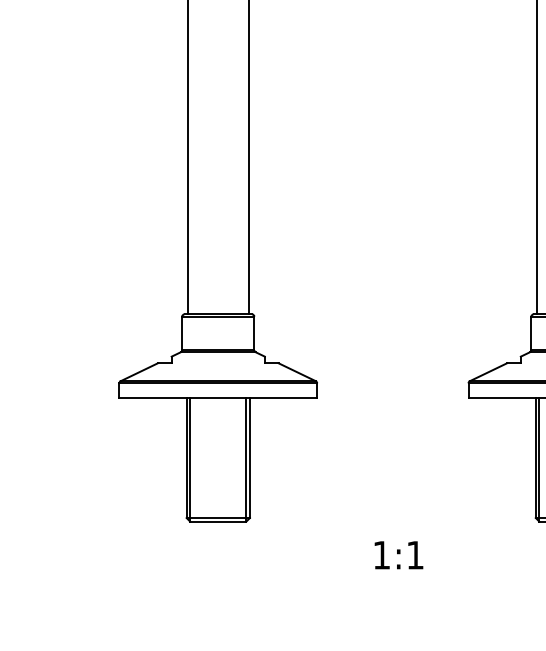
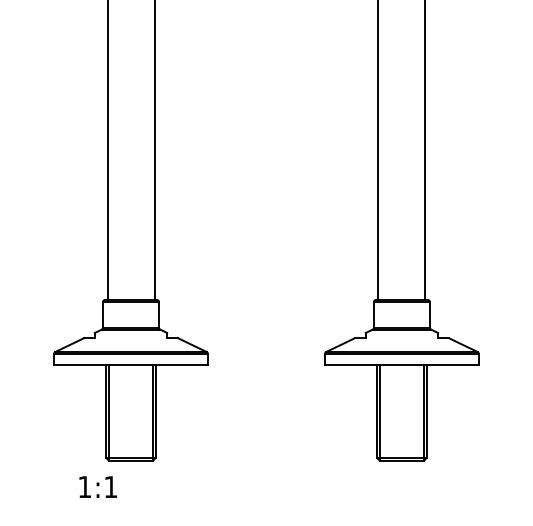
text: (398, 554) -> (97, 486), moved

